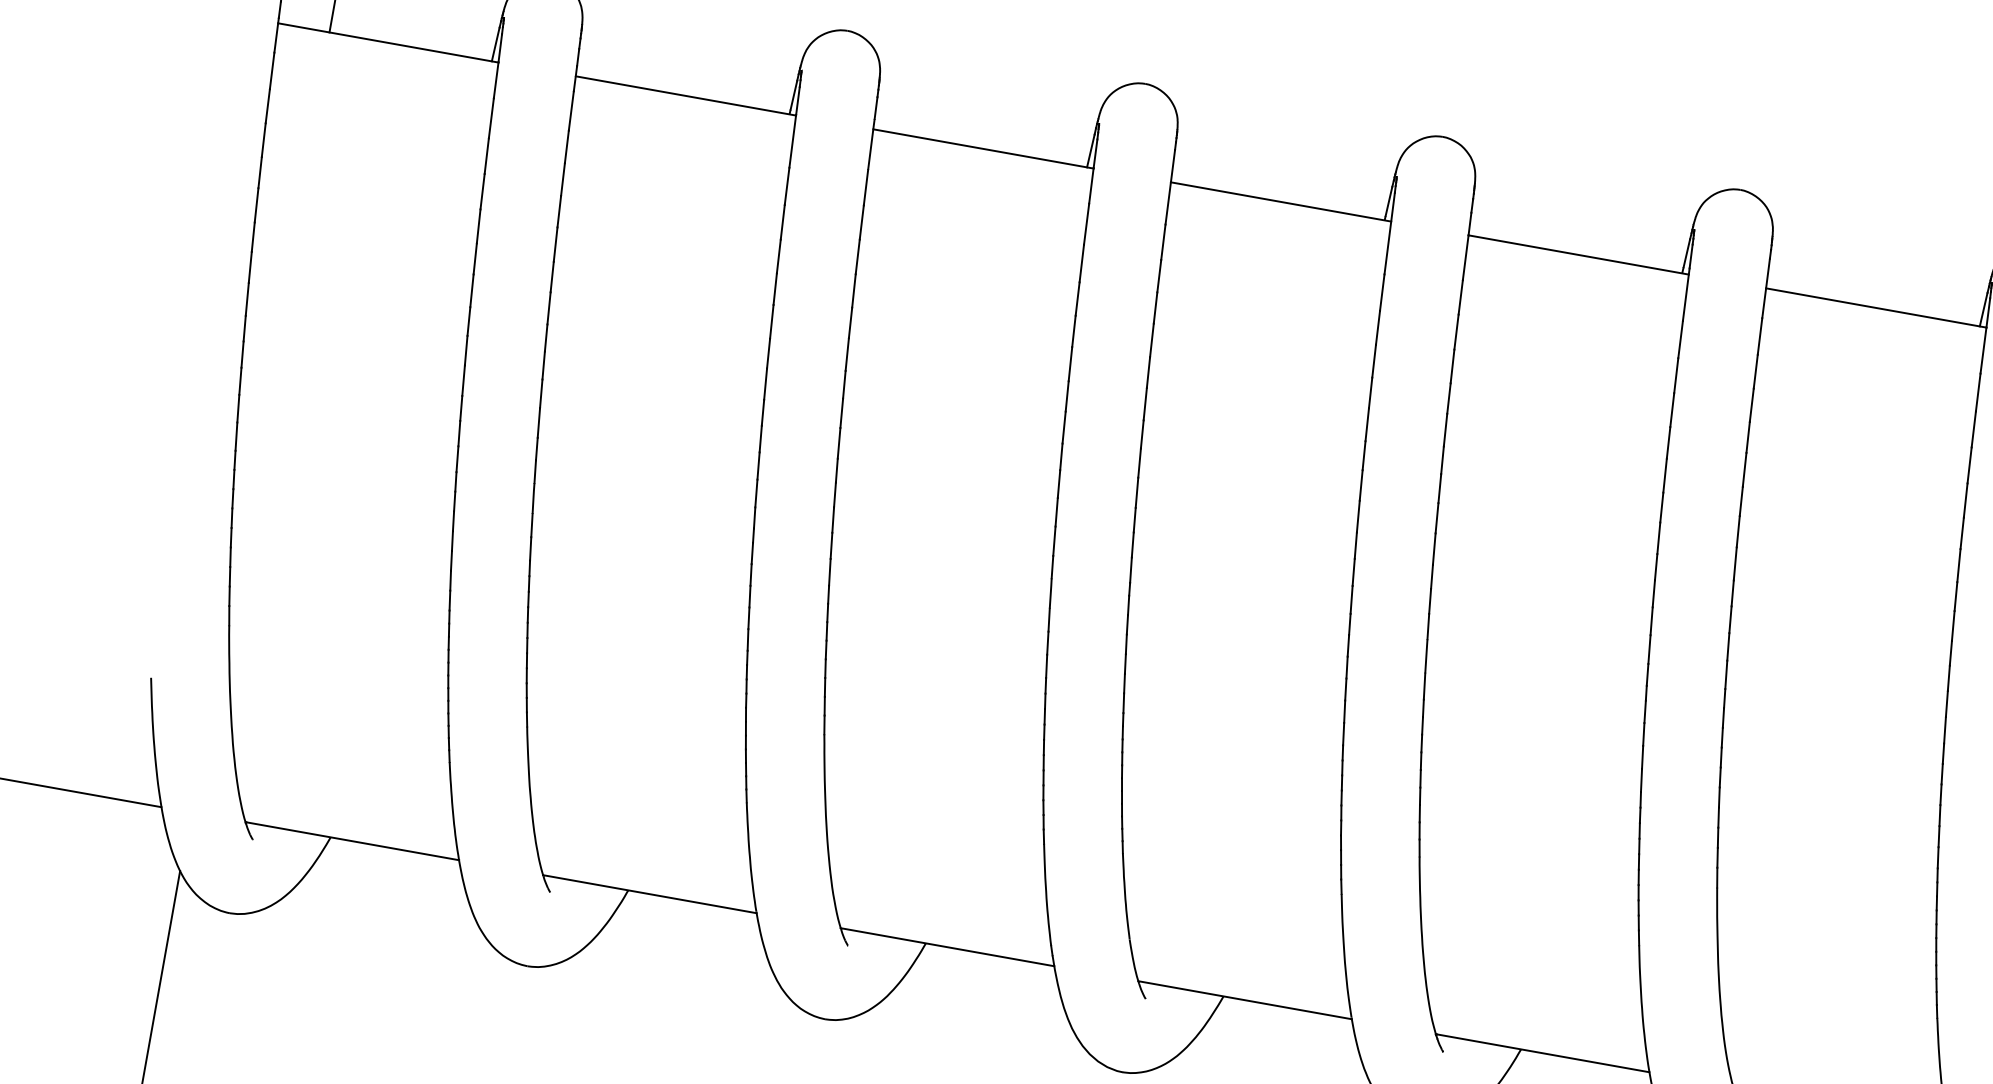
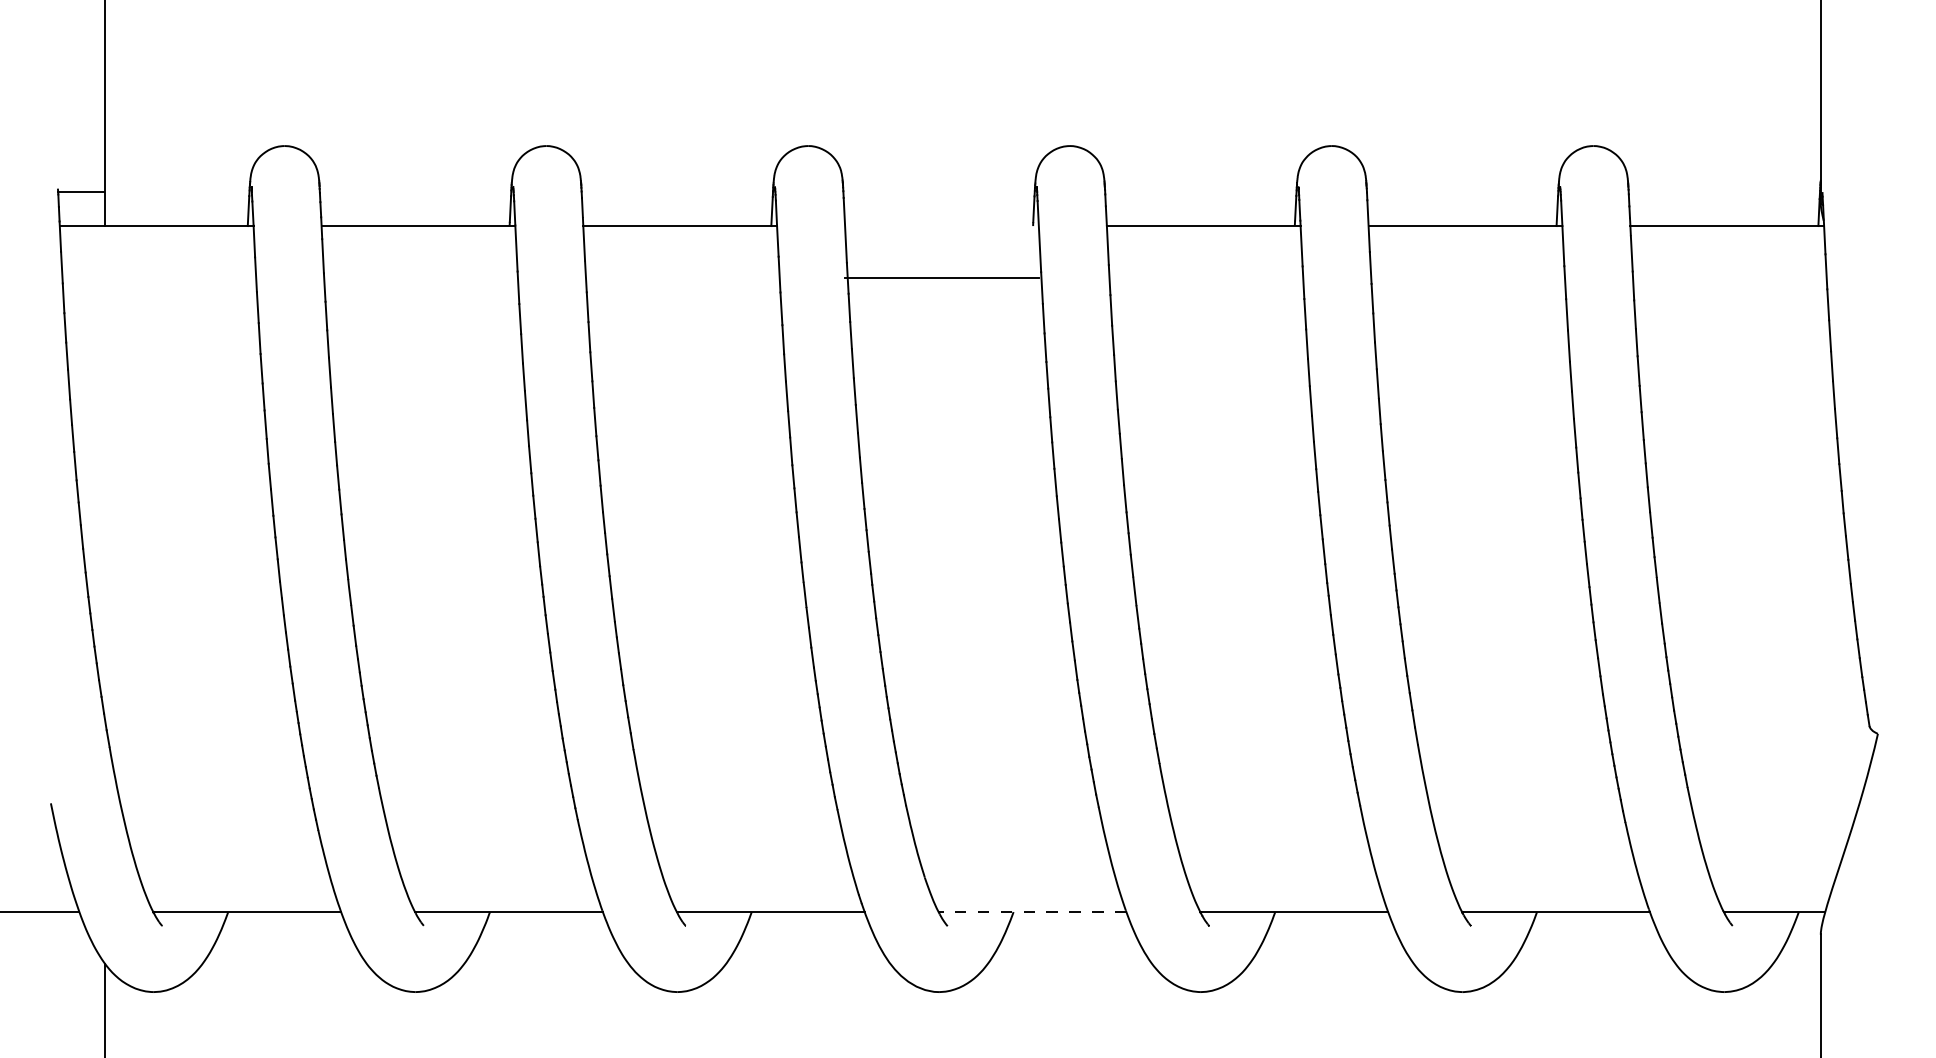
line: (1280, 202) -> (941, 278), moved
line: (1244, 1000) -> (1032, 912), solid -> dashed

